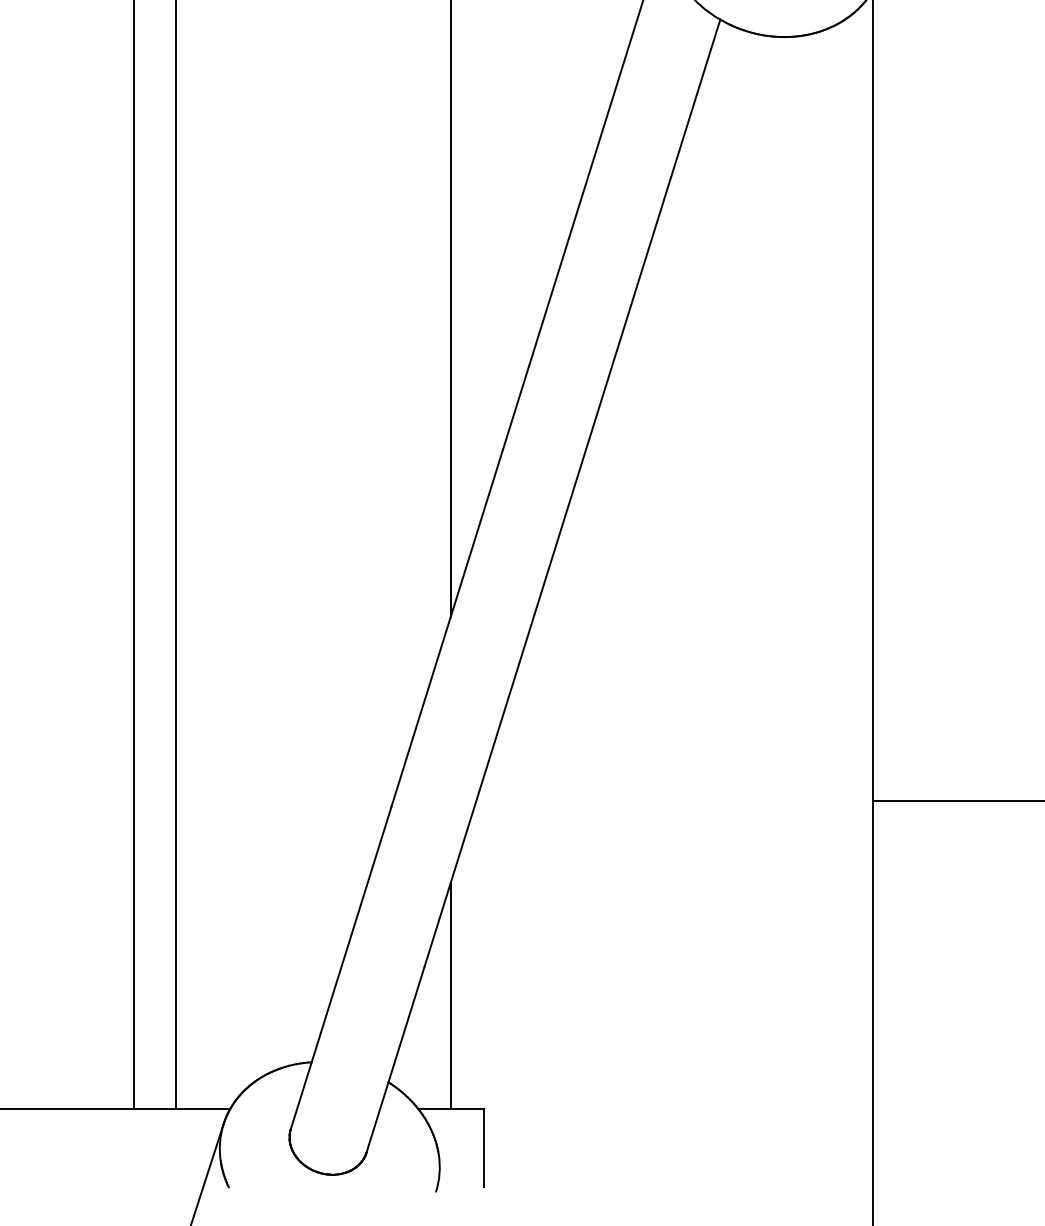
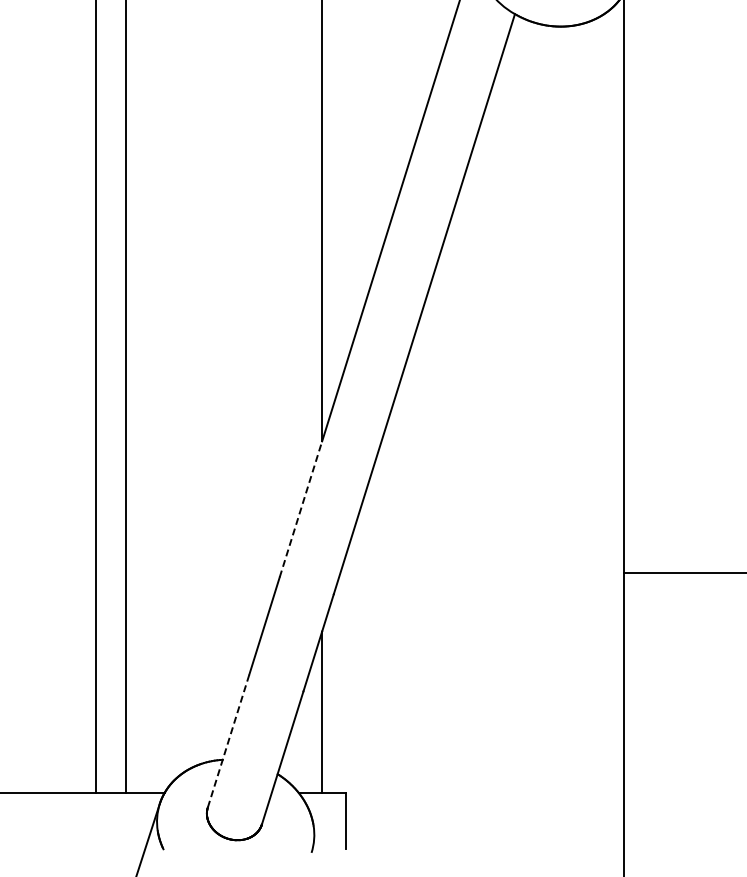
line: (421, 710) -> (301, 508), solid -> dashed
line: (319, 1036) -> (228, 741), solid -> dashed

